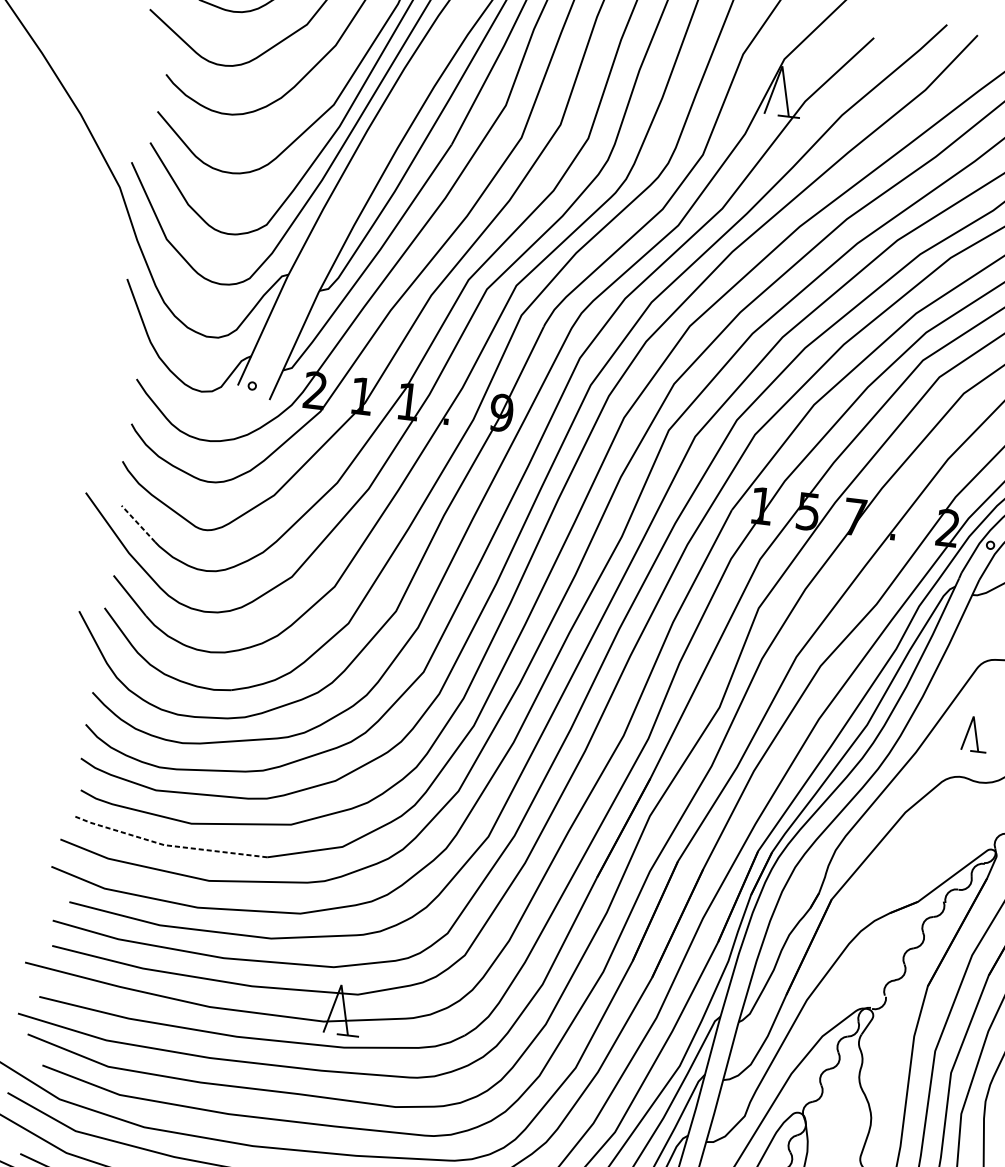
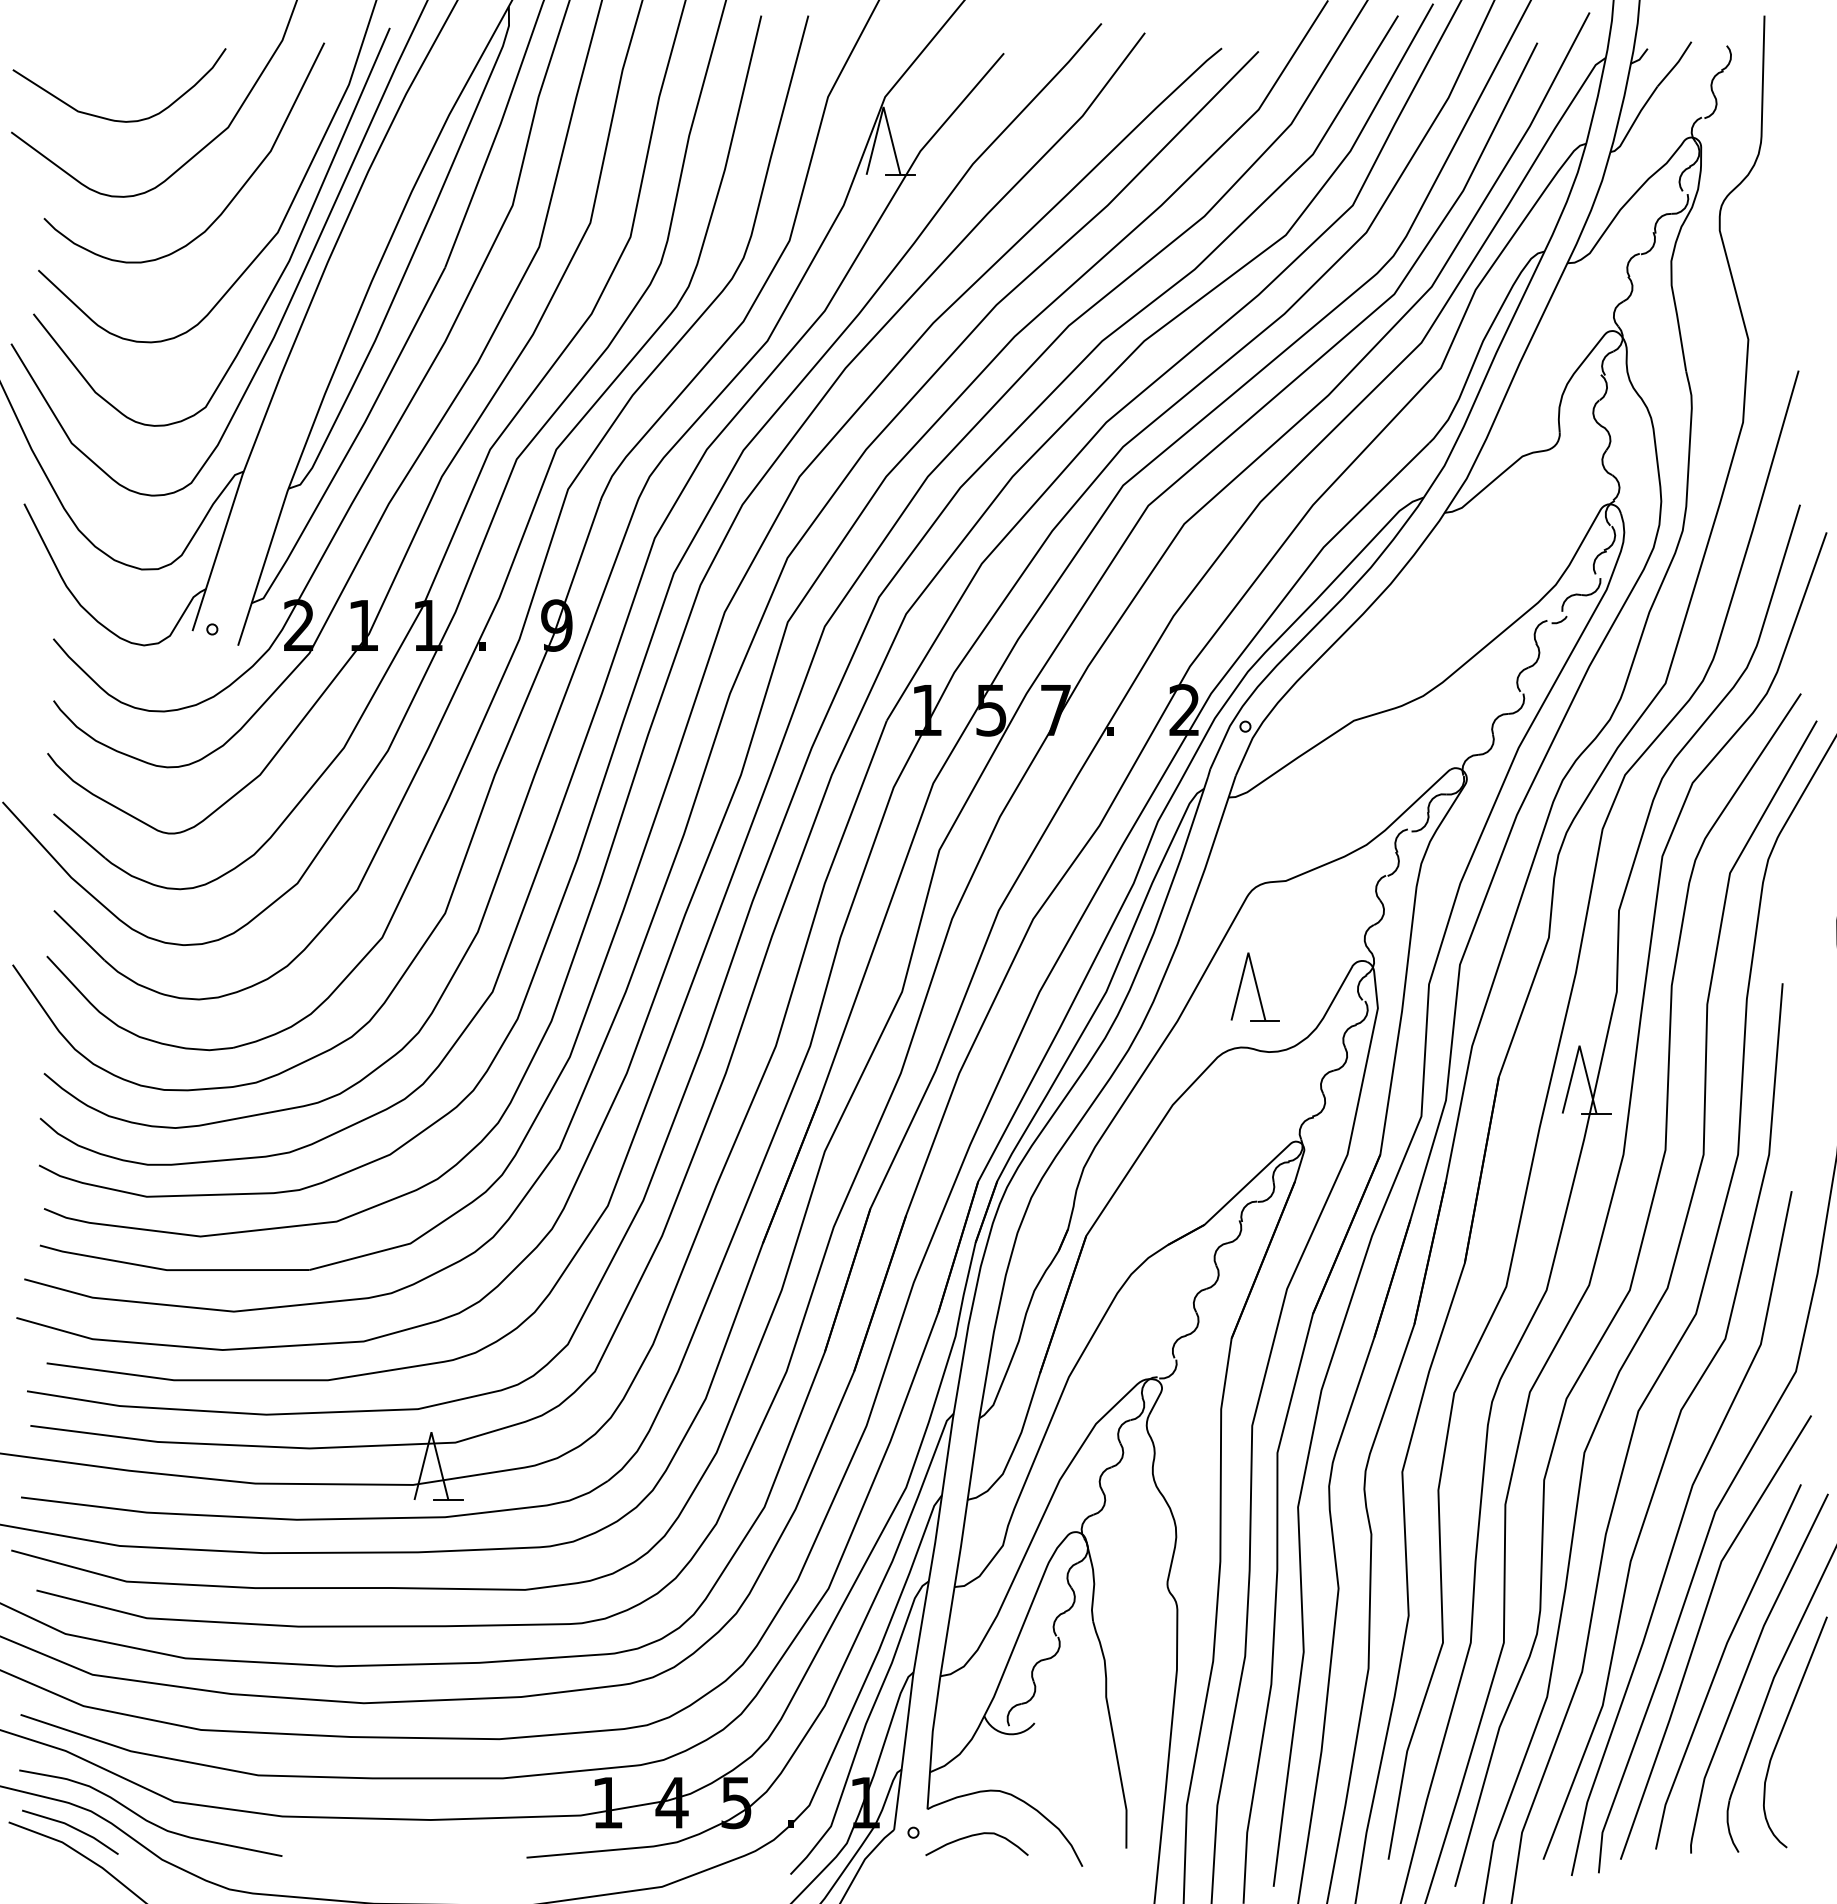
line: (138, 524) -> (79, 836), dashed -> solid
part: (974, 733) -> (1254, 986), size x1.43
line: (167, 845) -> (171, 1270), dashed -> solid

